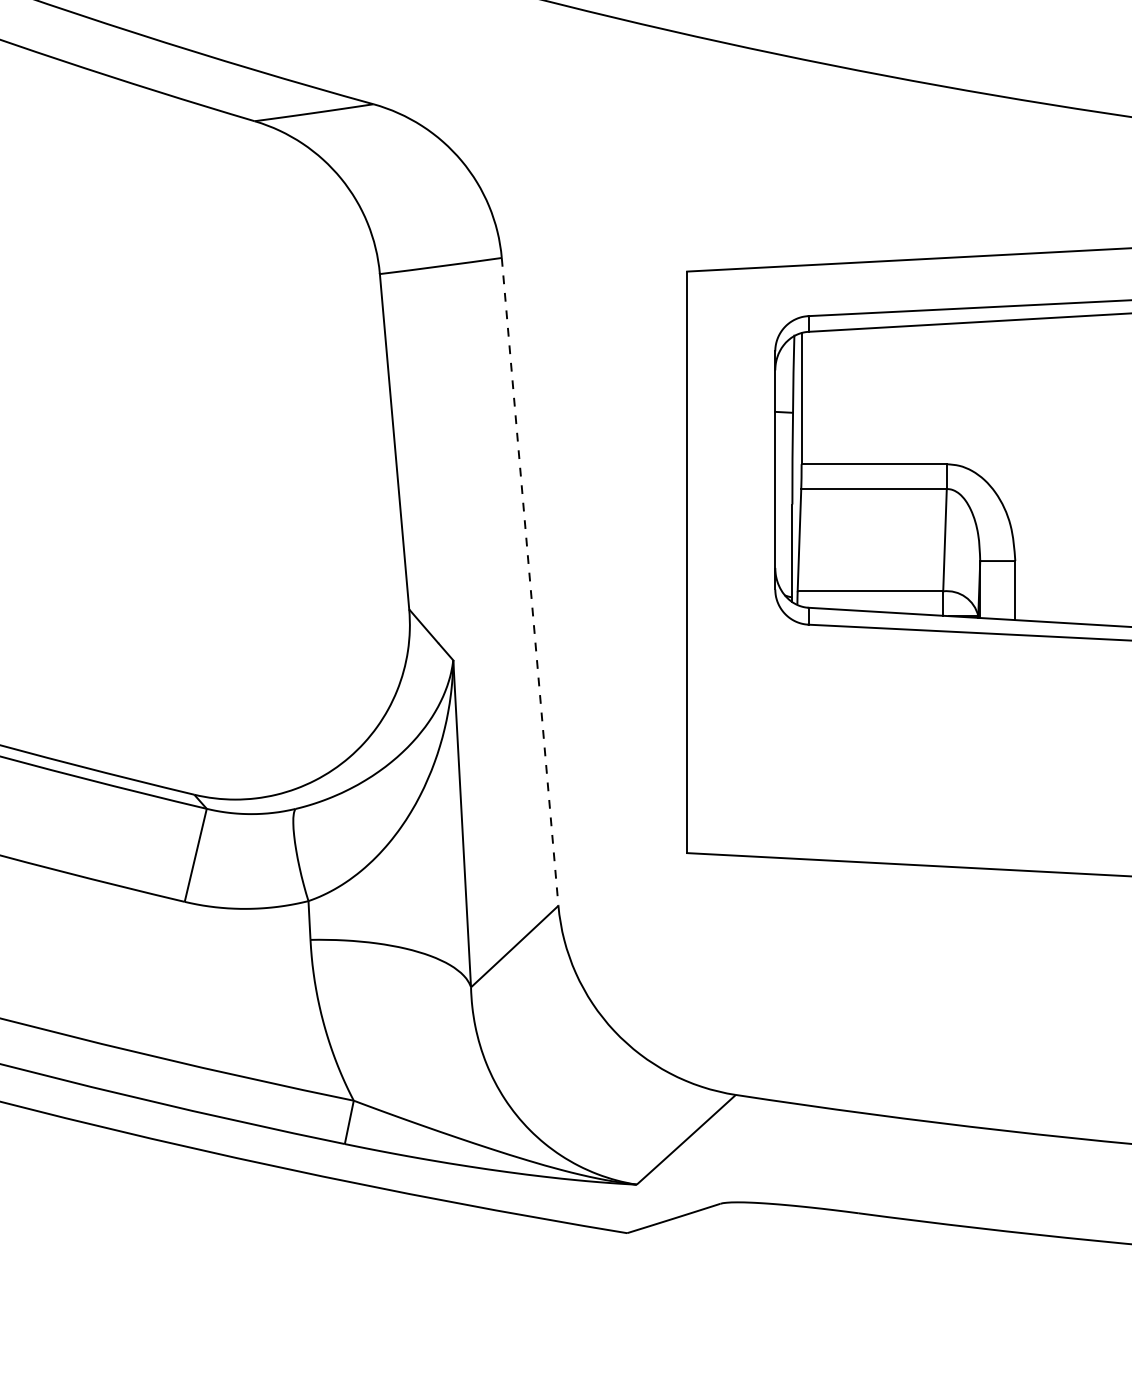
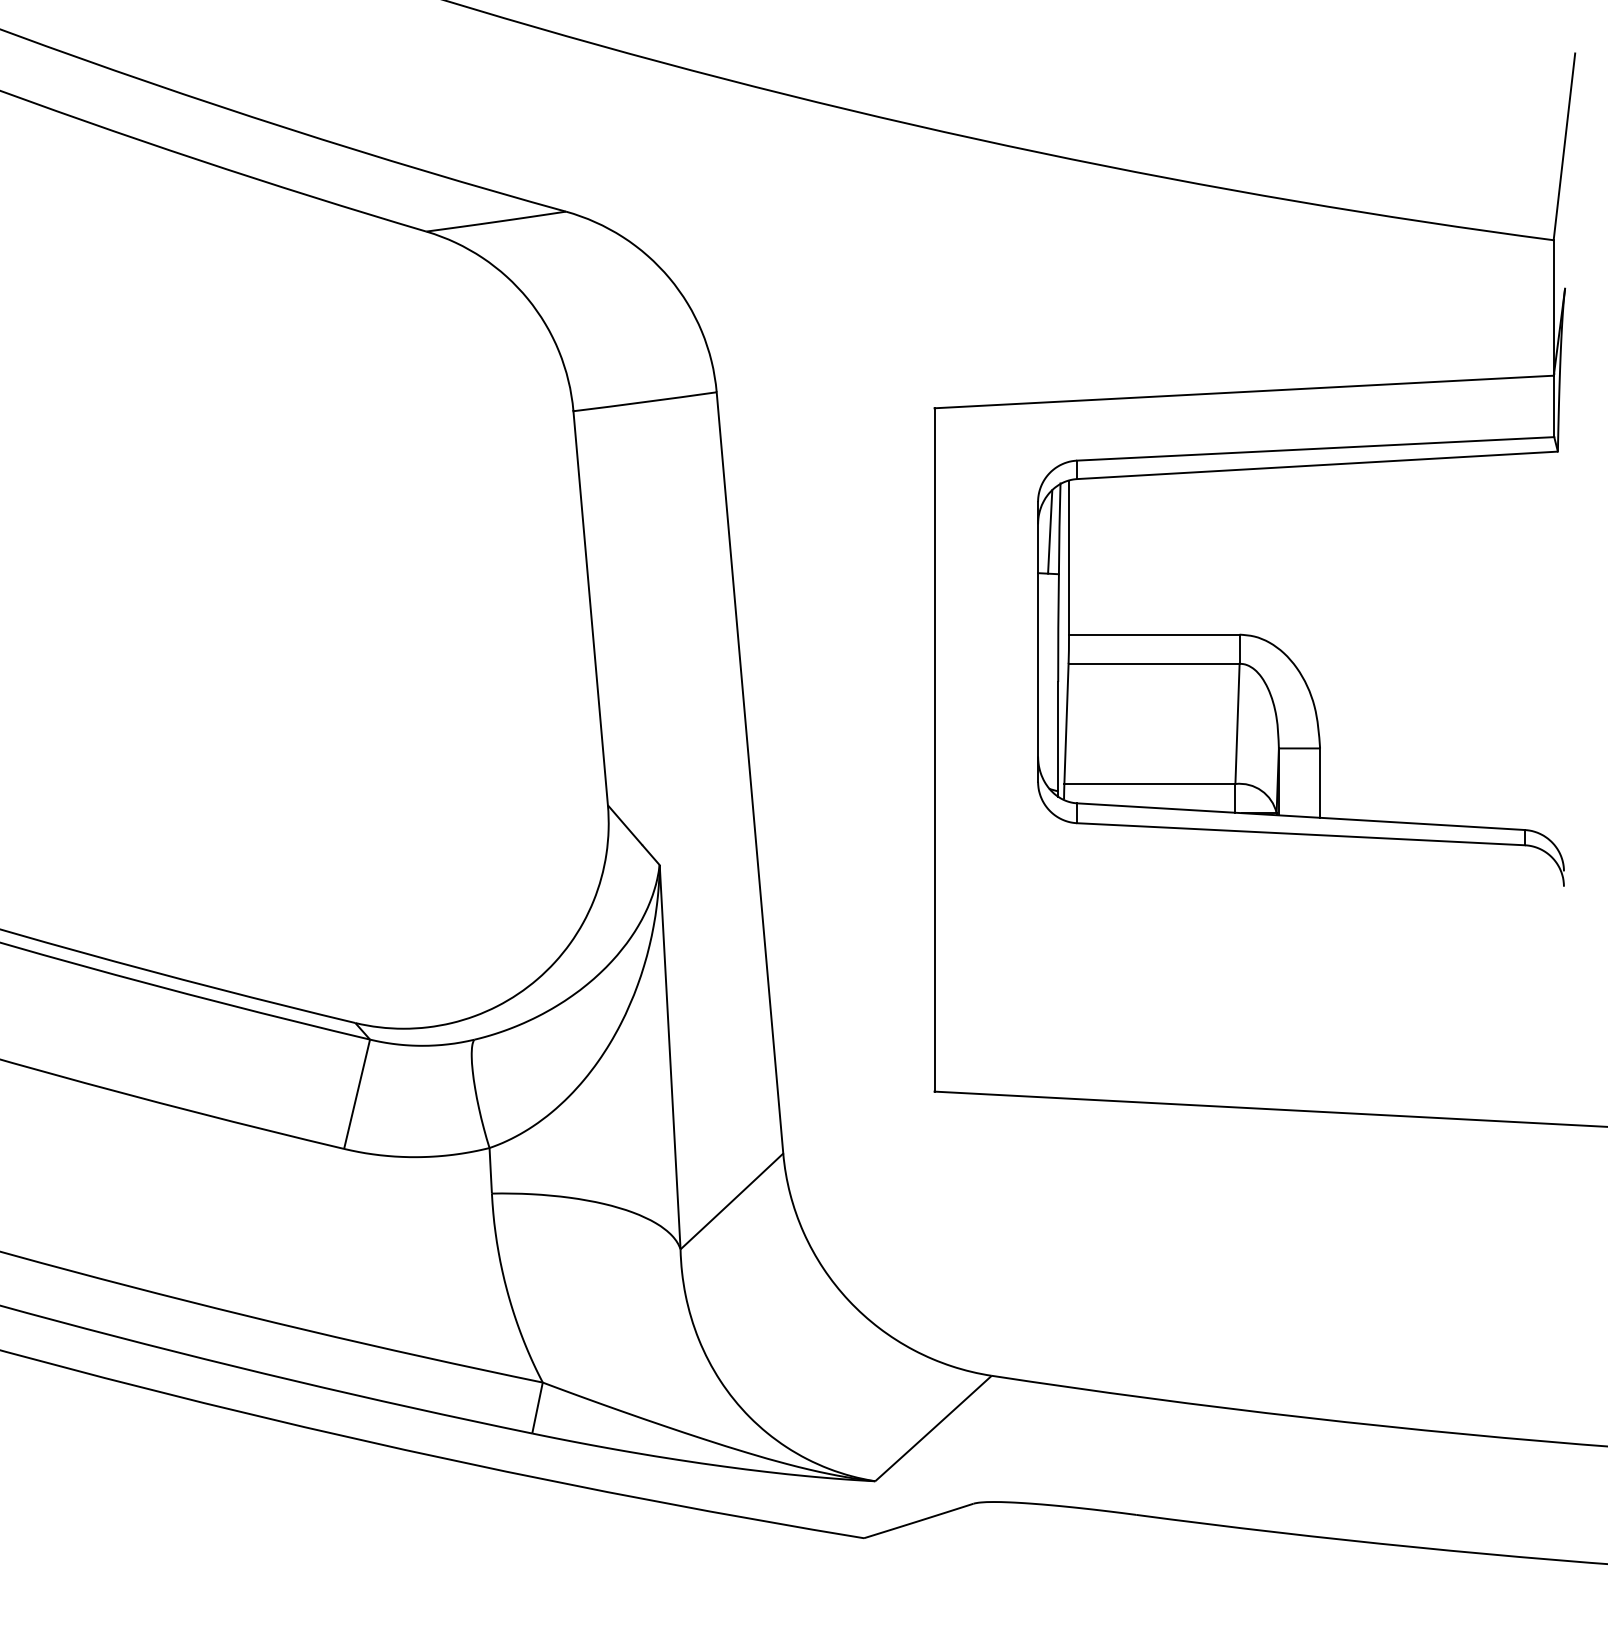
line: (785, 376) -> (1050, 531), added
line: (530, 582) -> (750, 773), dashed -> solid

